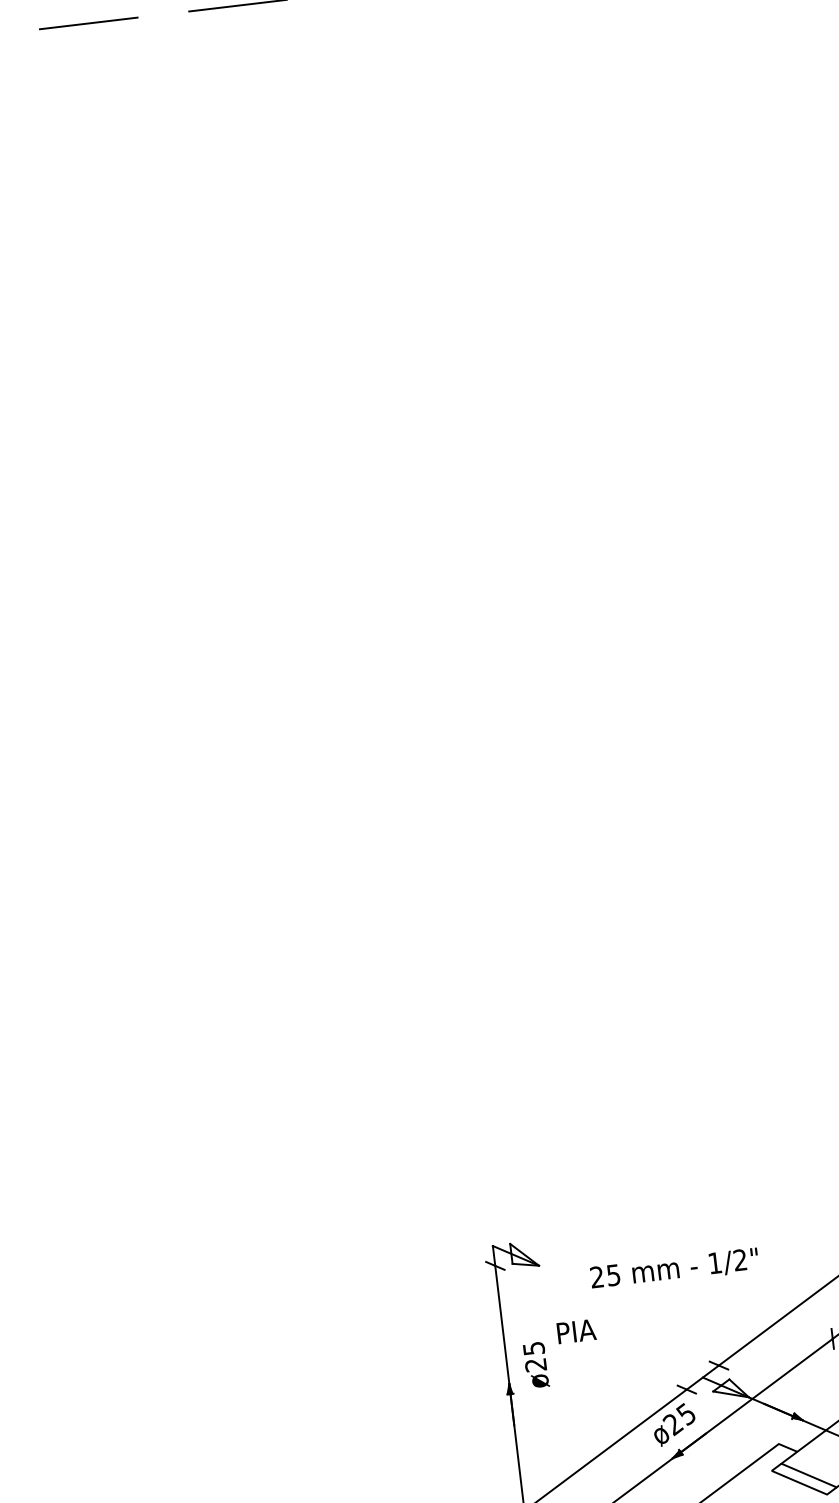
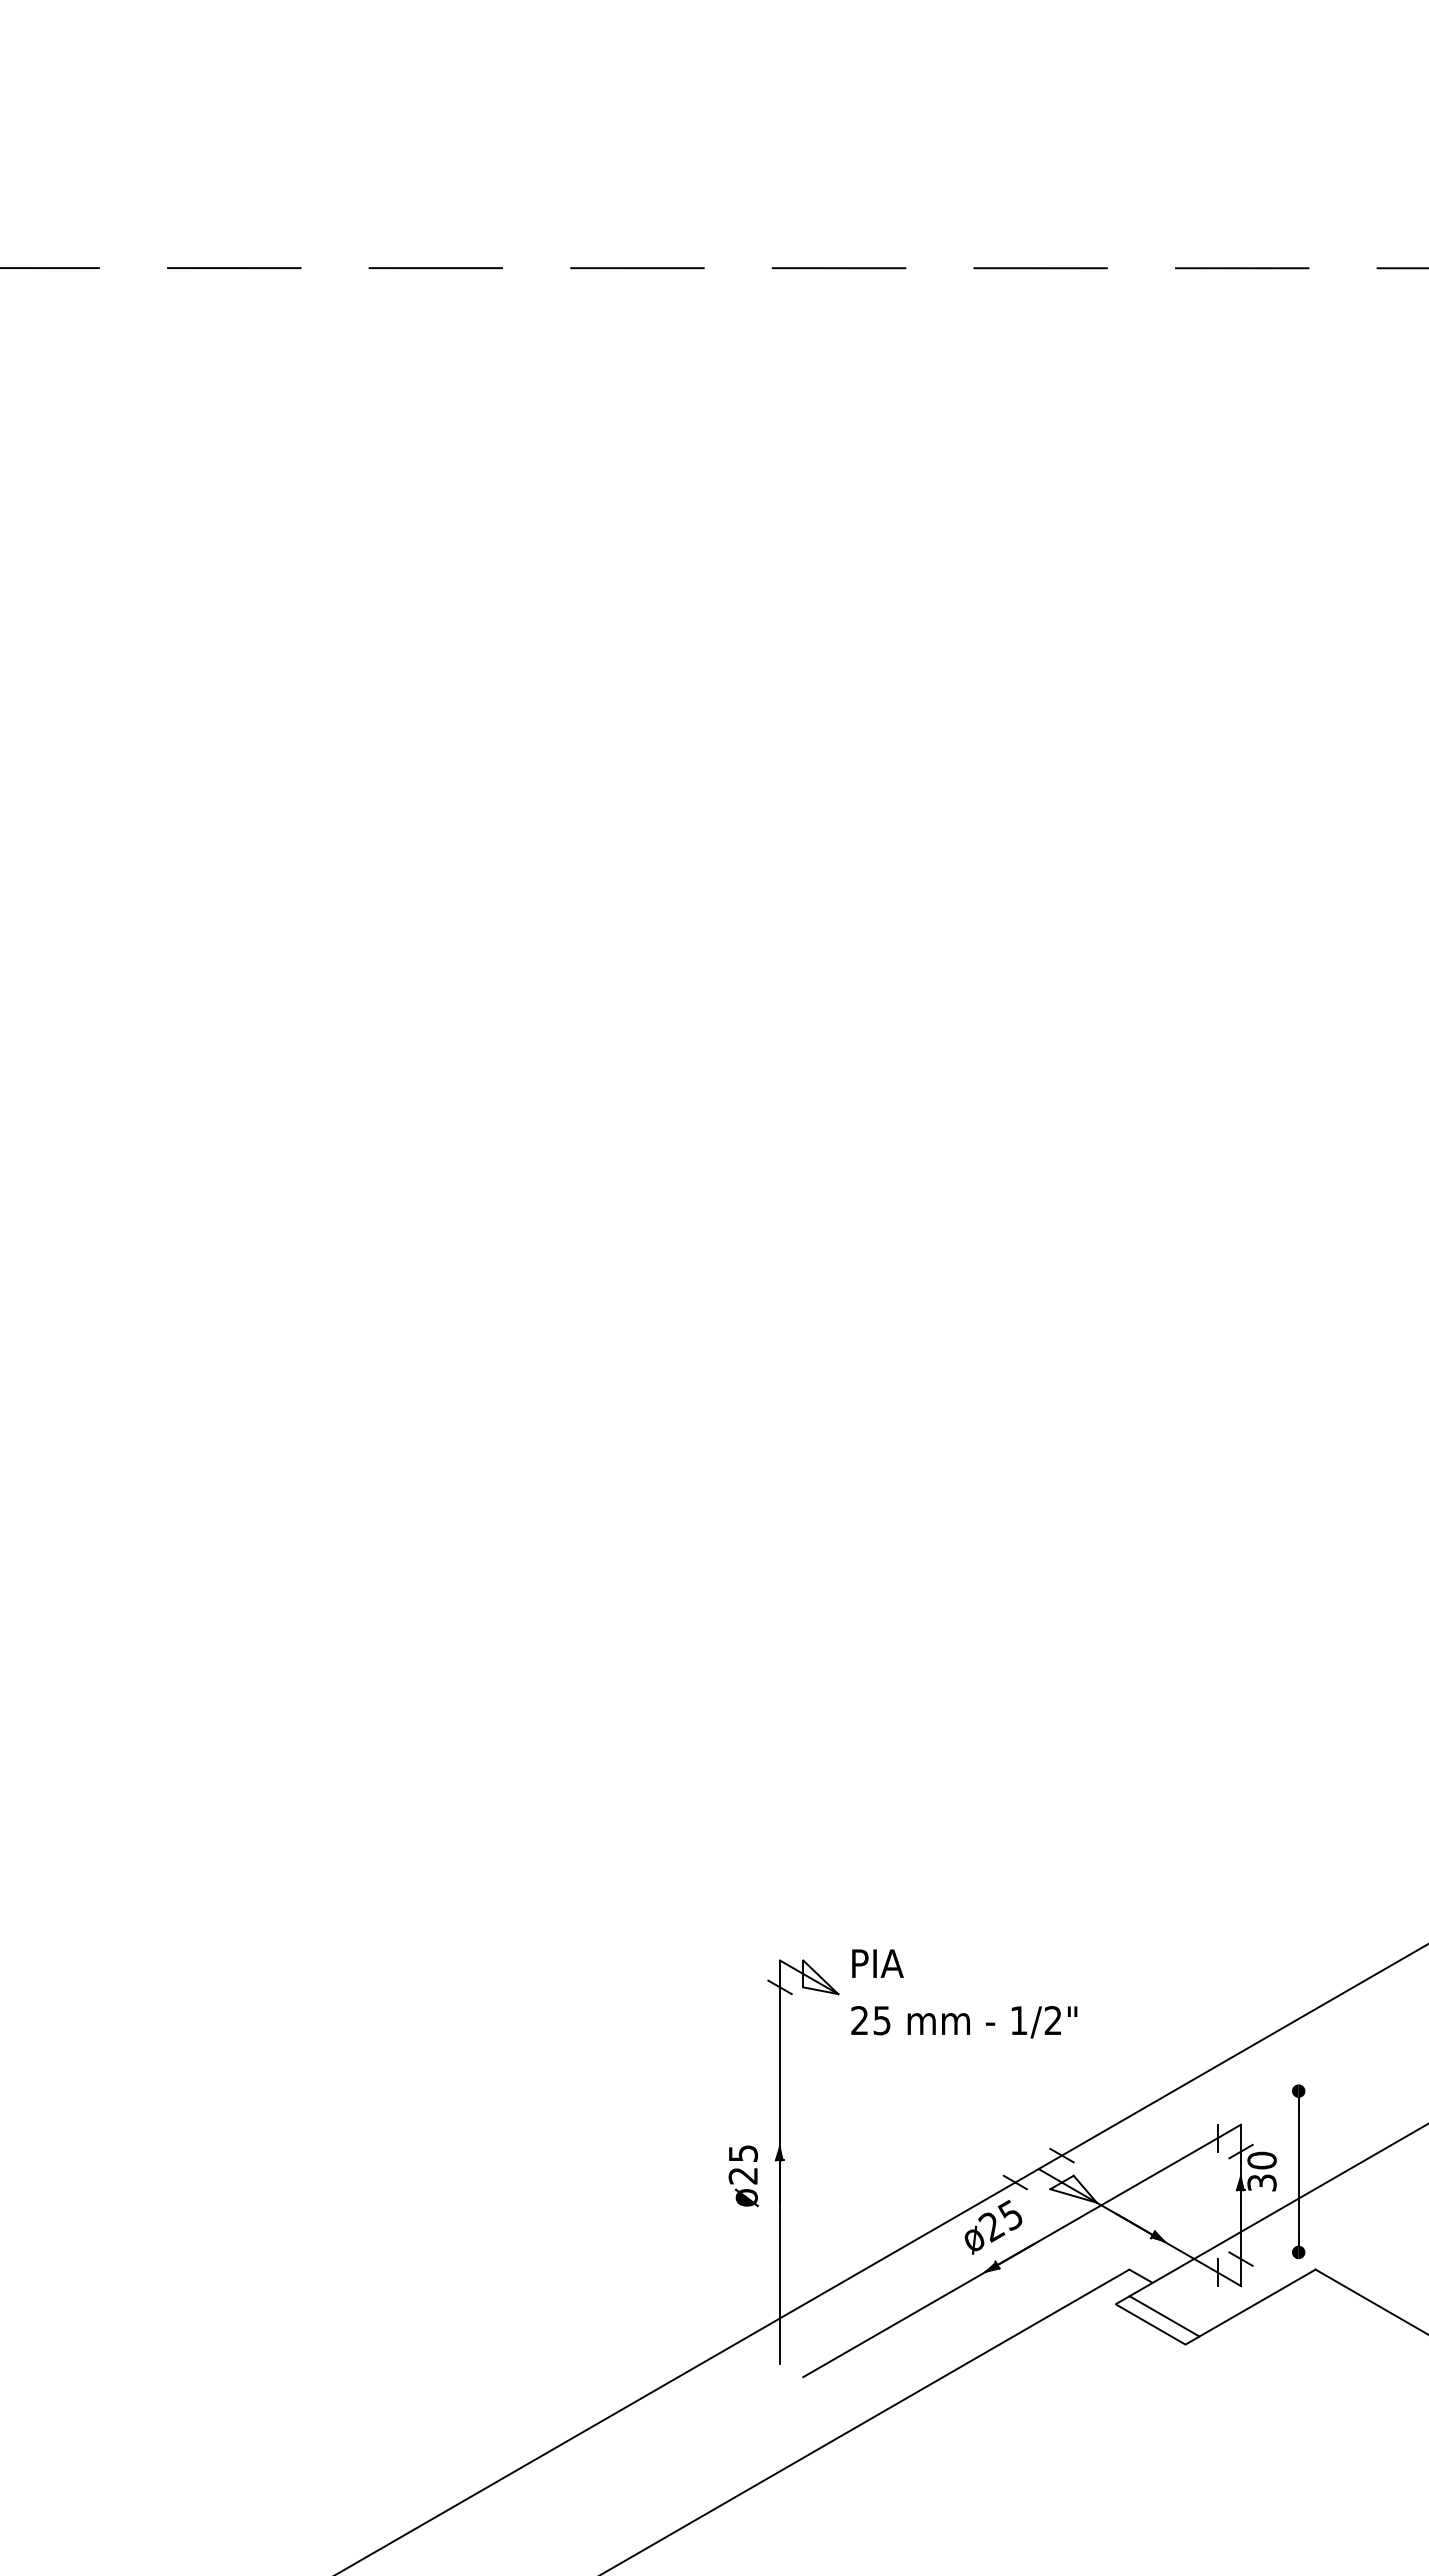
text: (674, 1269) -> (964, 2022), moved
text: (576, 1331) -> (877, 1963), moved
text: (536, 1365) -> (743, 2176), moved

